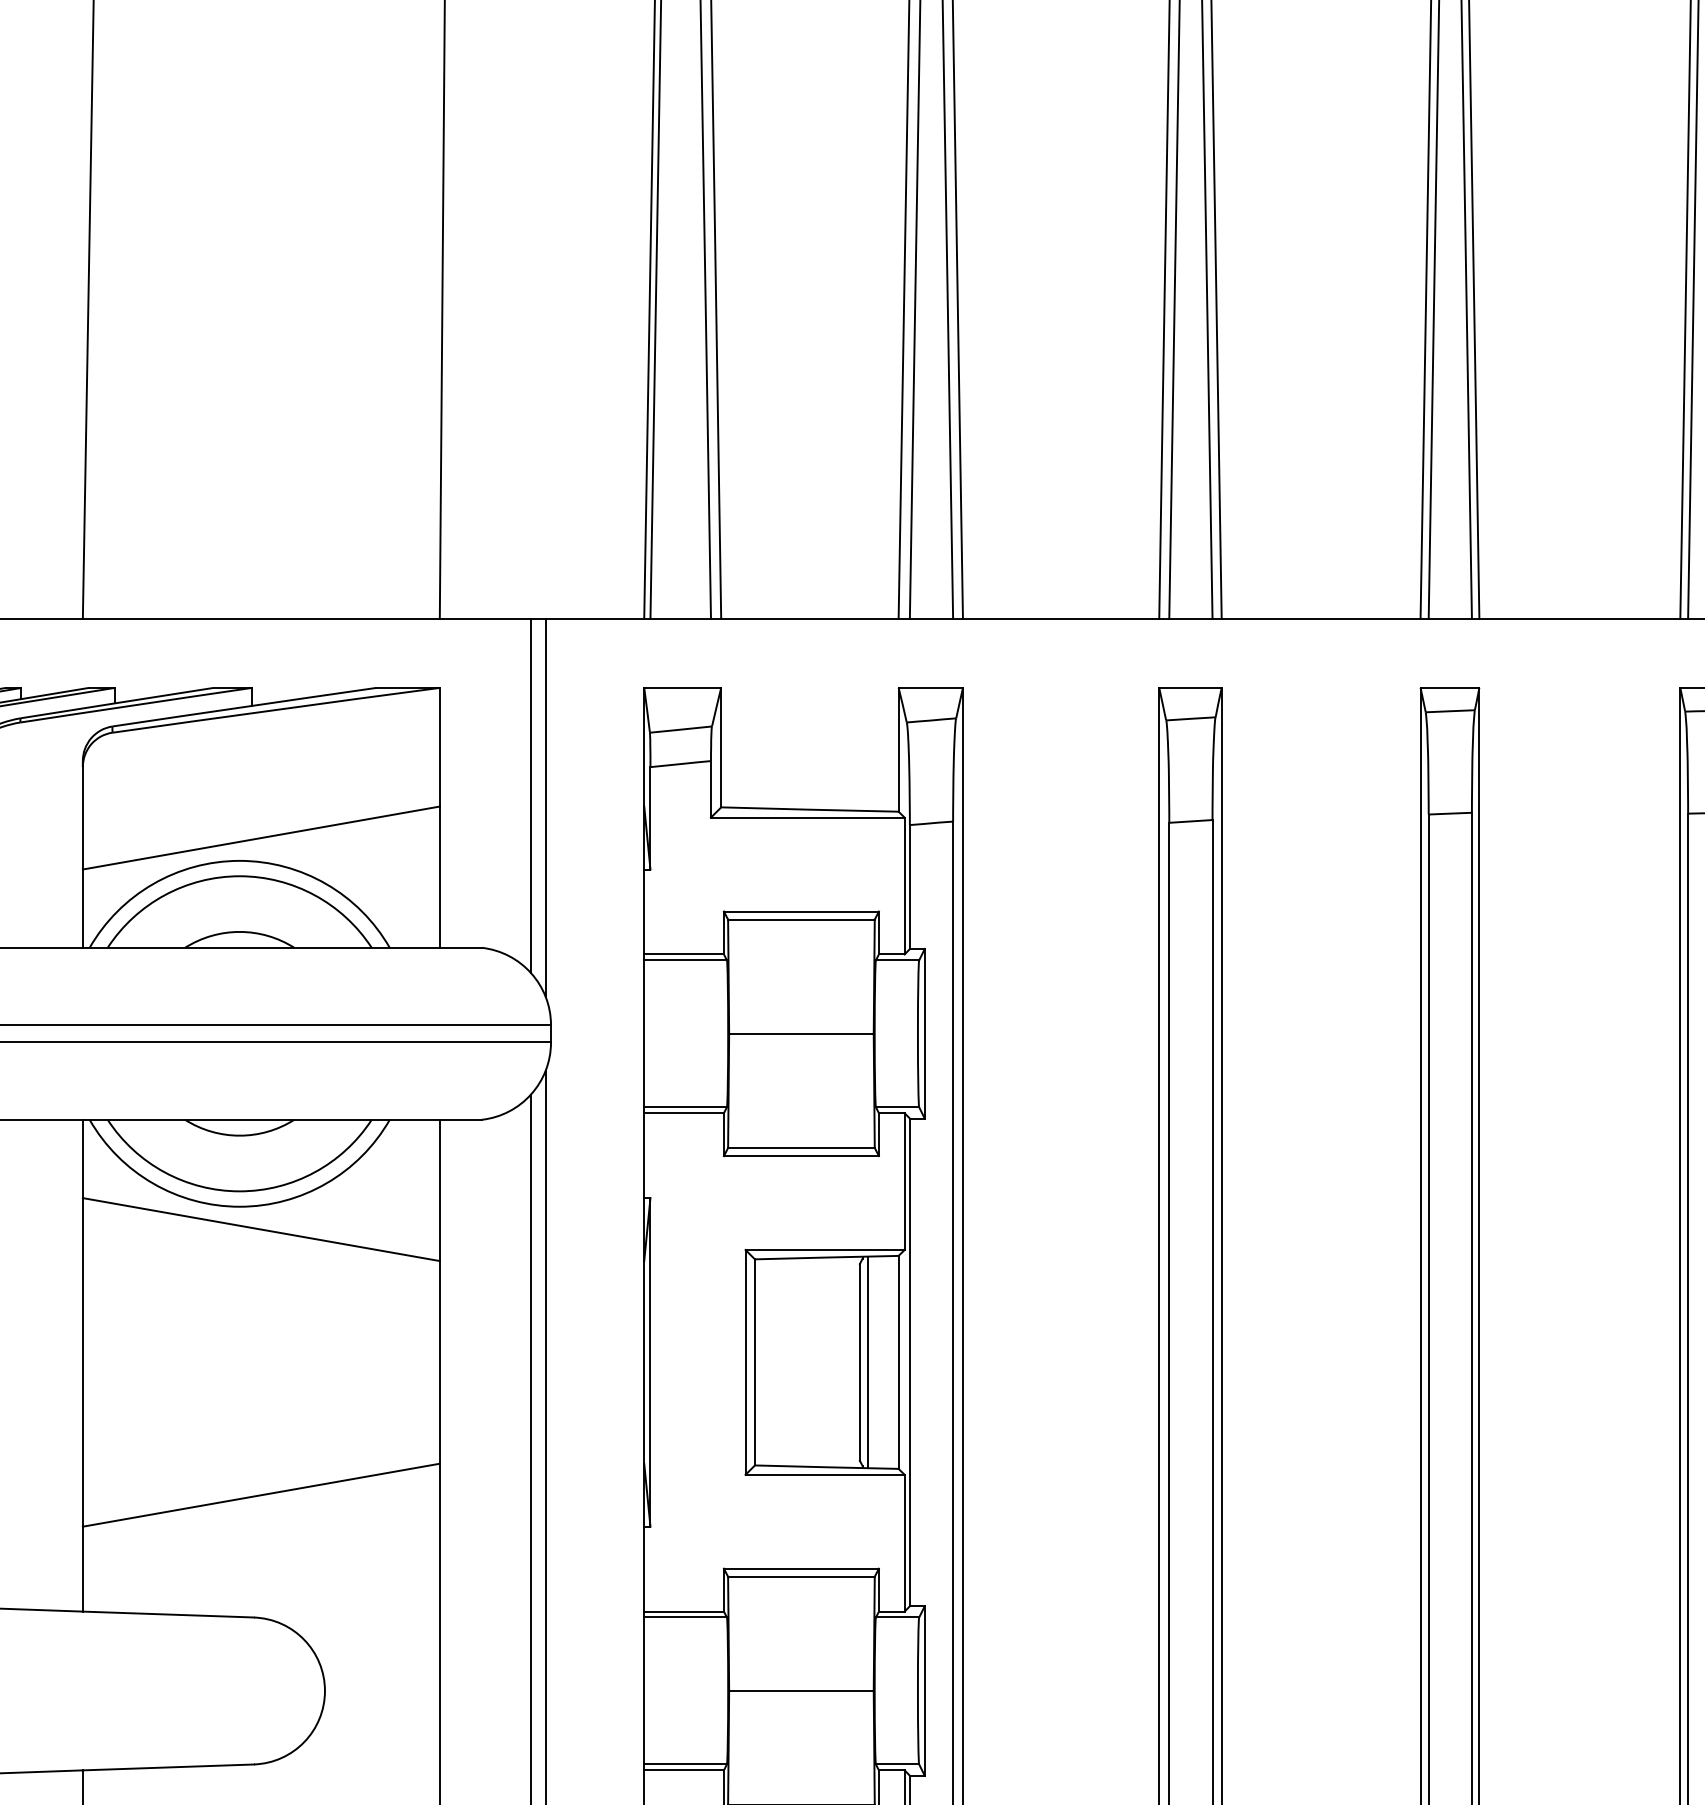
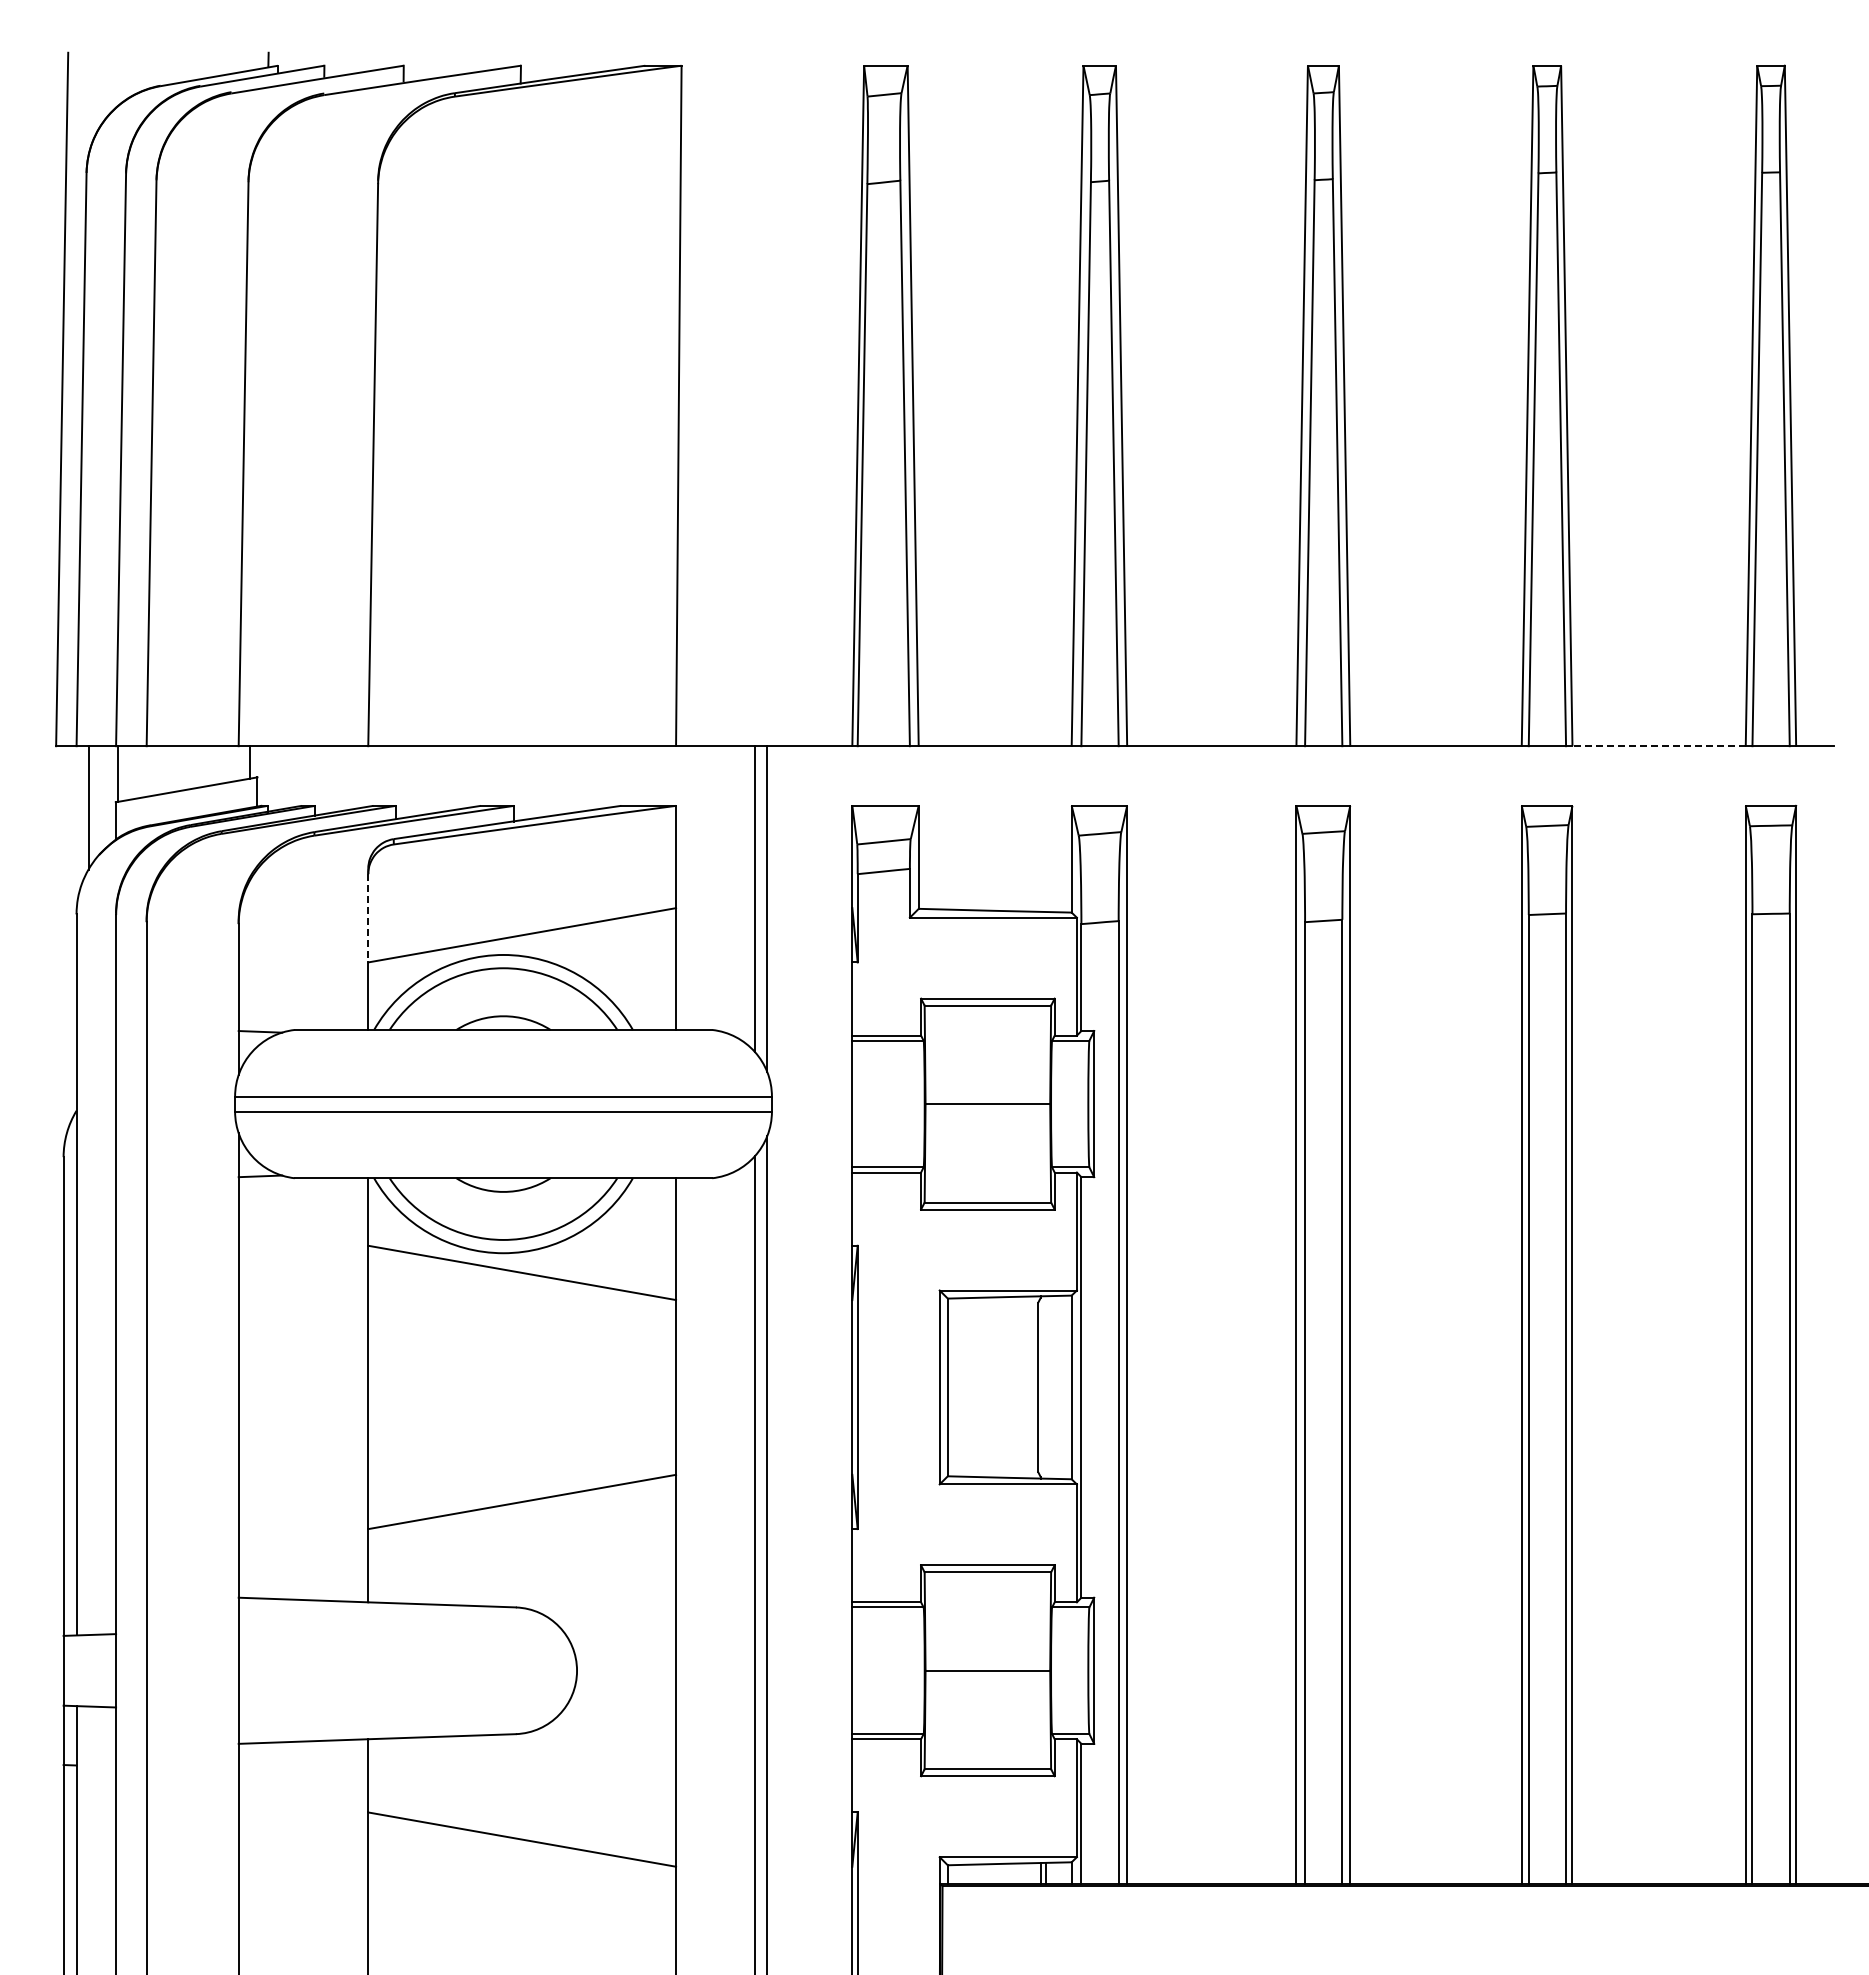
line: (1580, 619) -> (1659, 746), solid -> dashed
line: (83, 818) -> (368, 918), solid -> dashed
line: (868, 1362) -> (1045, 1387), removed

